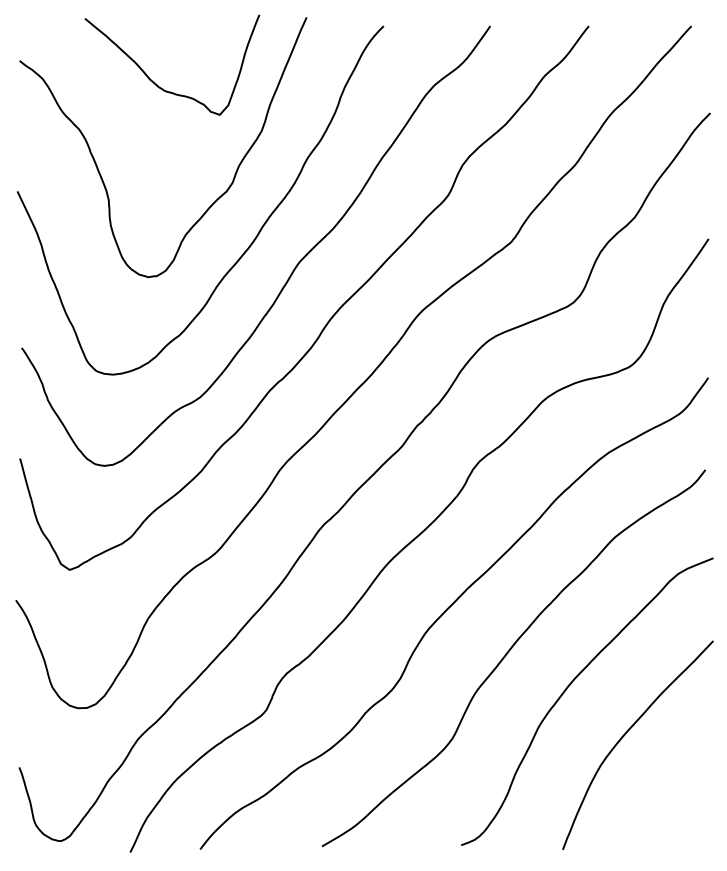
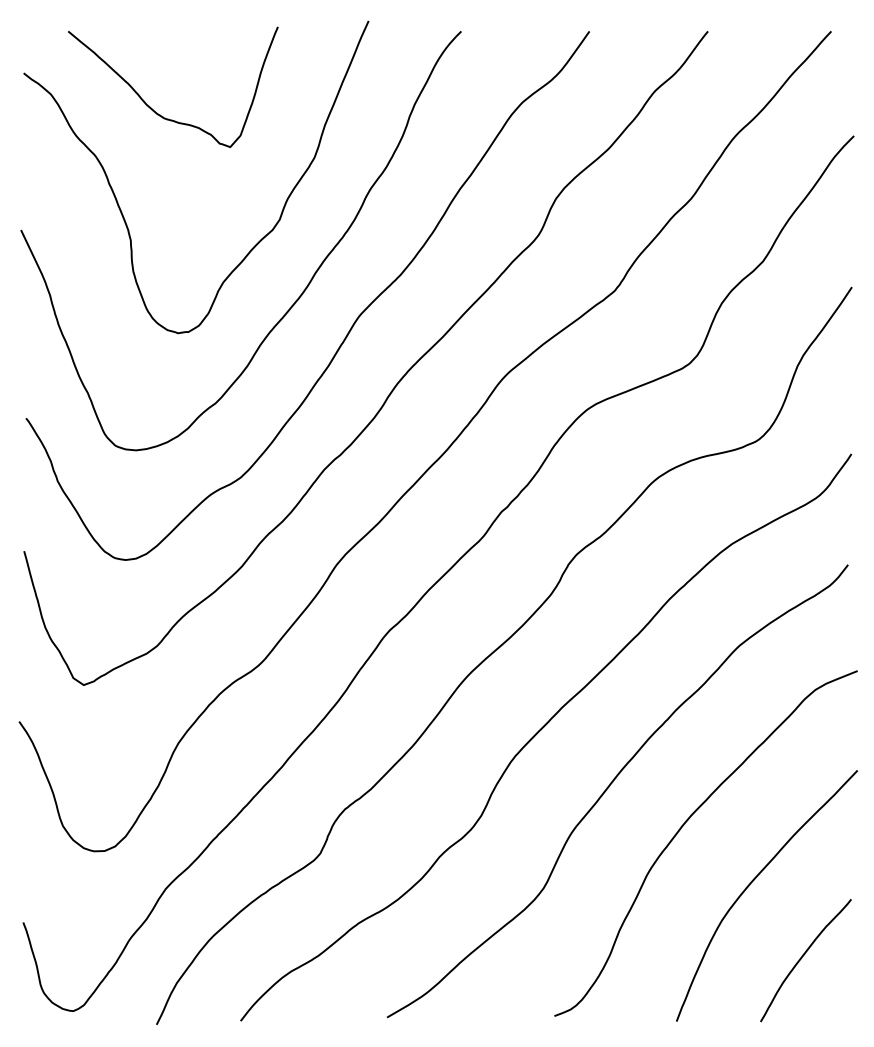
curve: (154, 81) -> (151, 107), moved
curve: (667, 797) -> (802, 958), added

